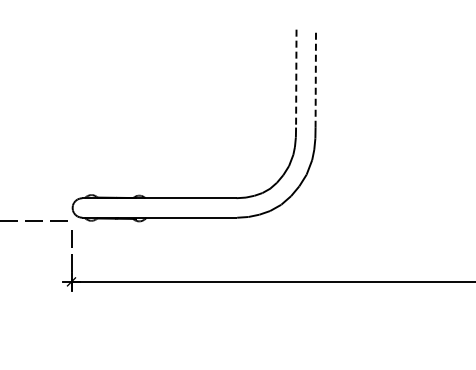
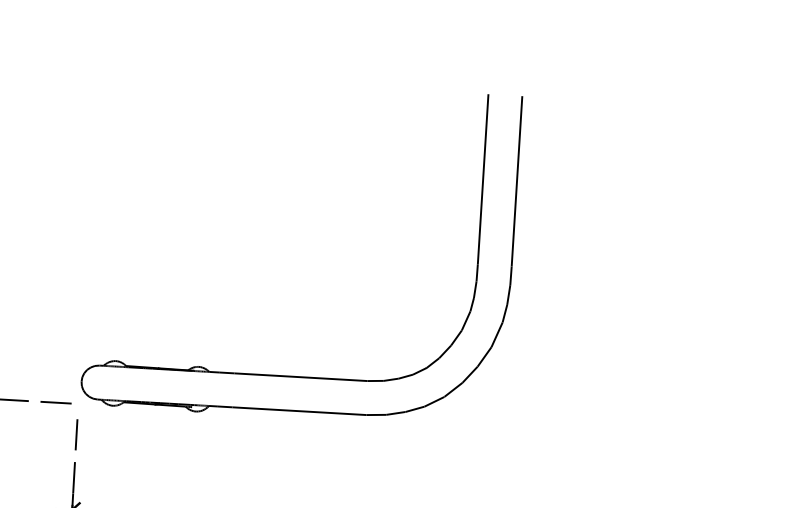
line: (296, 78) -> (483, 179), dashed -> solid
line: (315, 78) -> (516, 180), dashed -> solid

